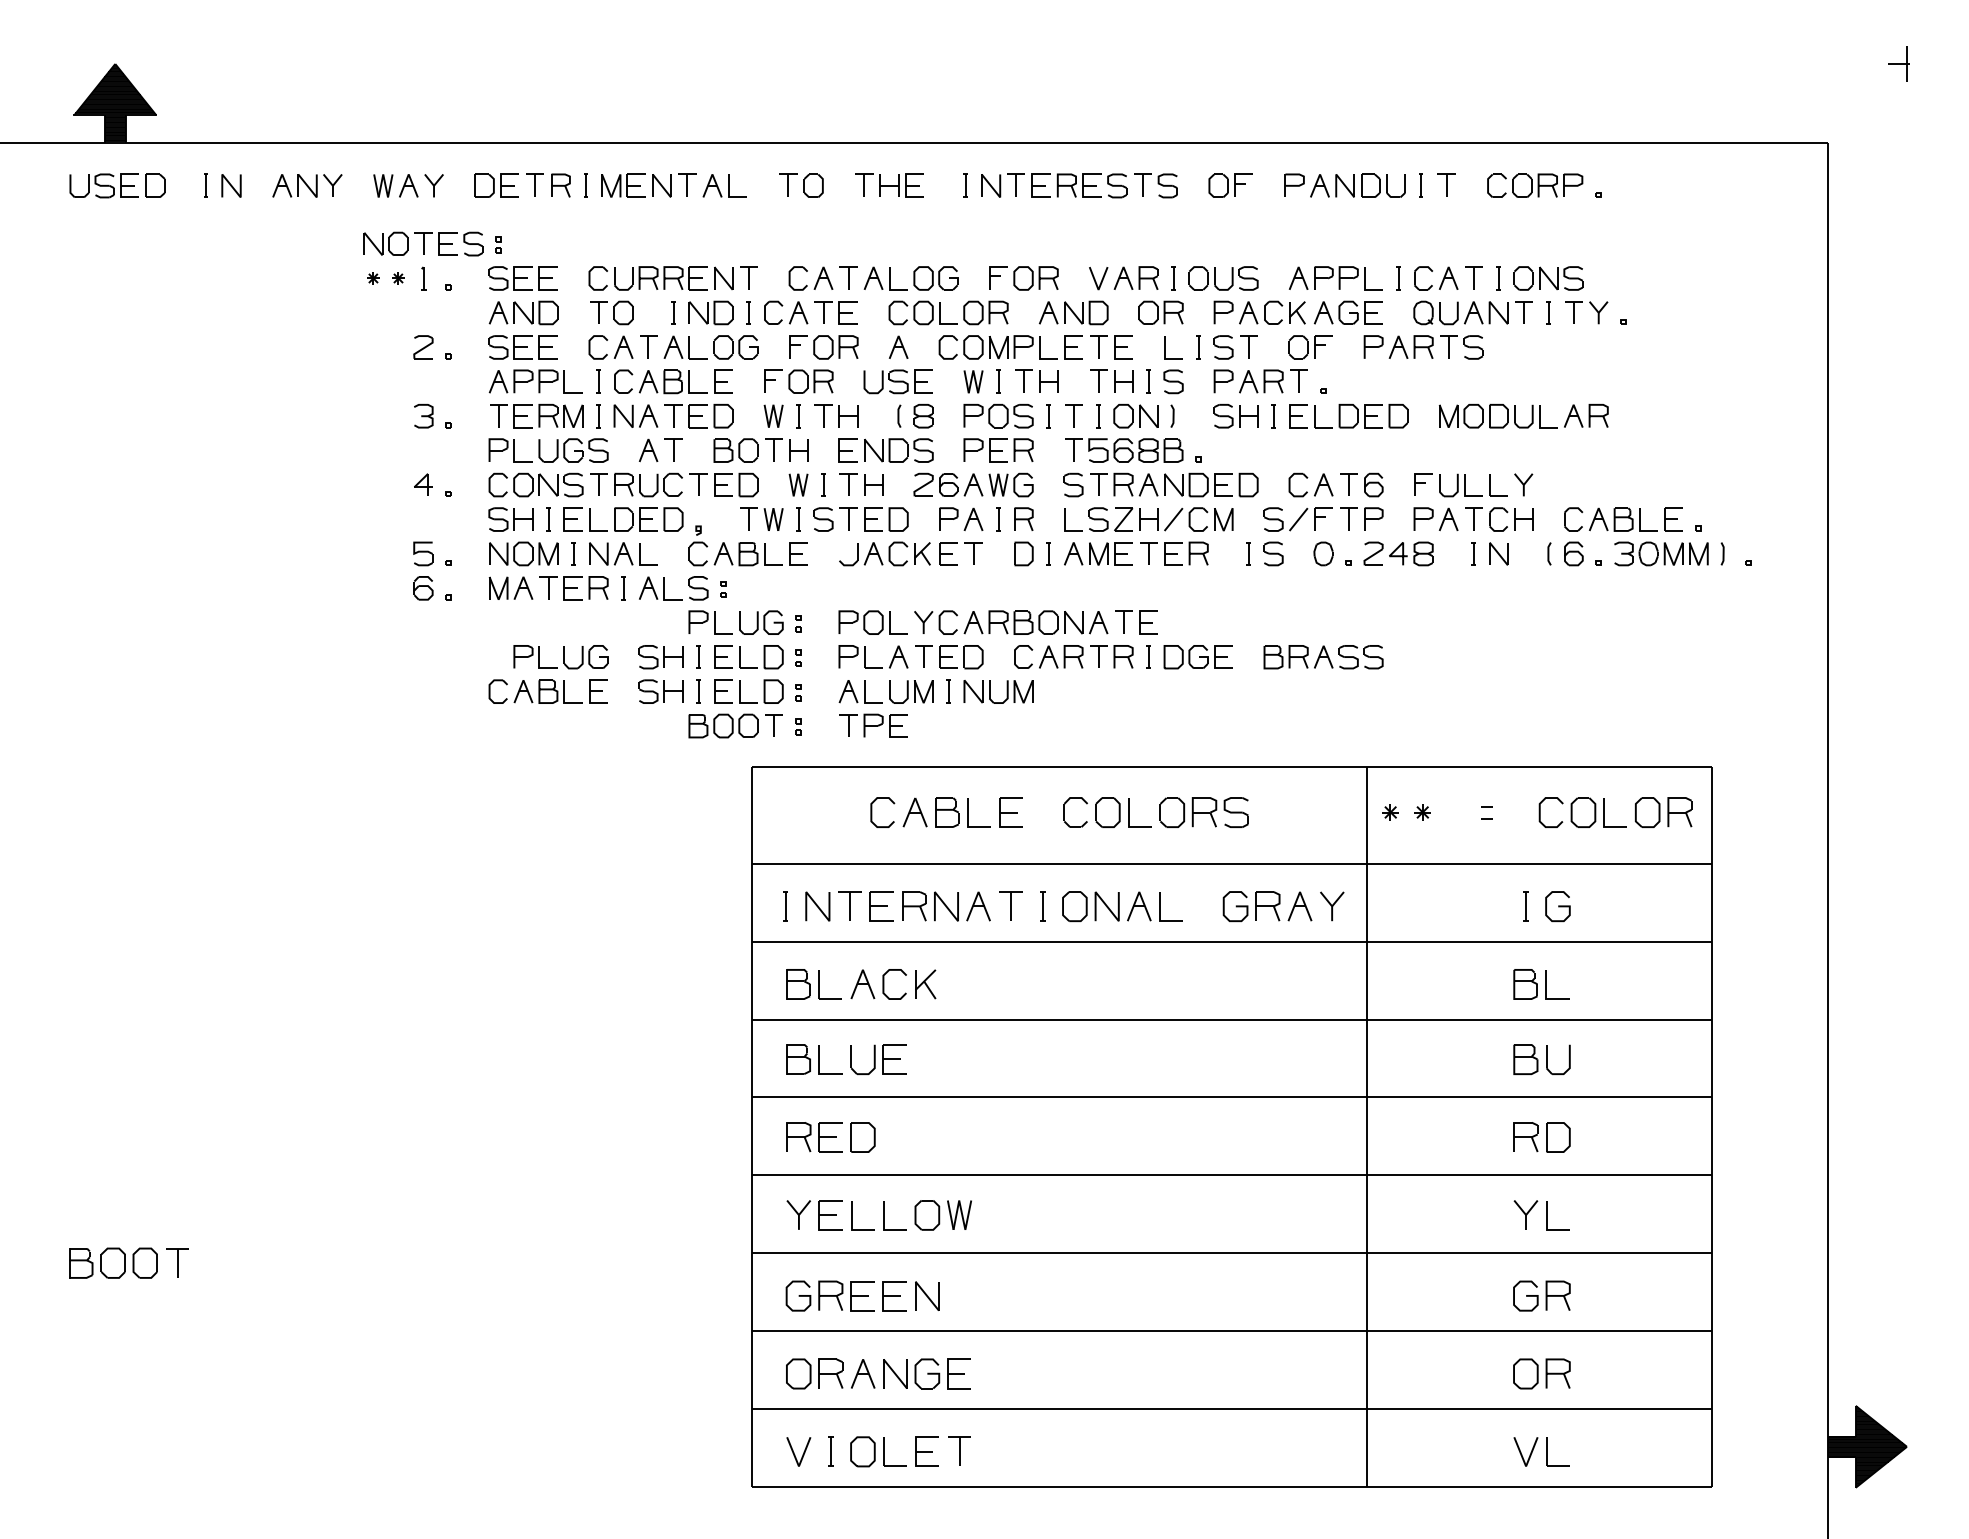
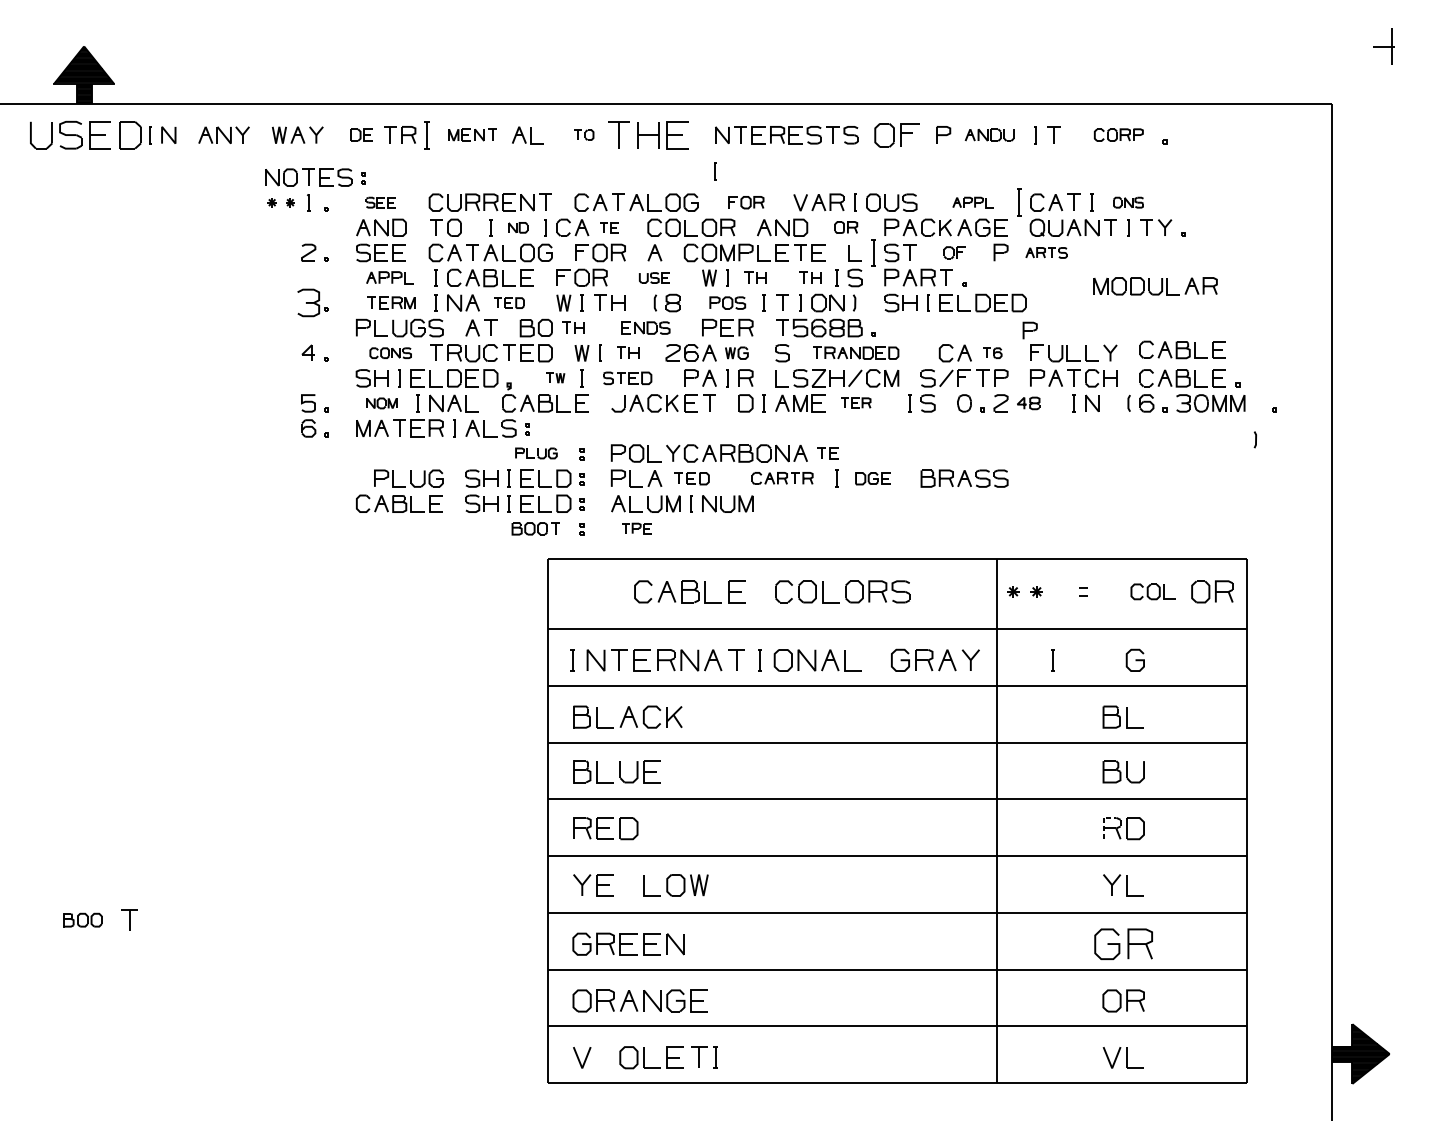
part: (1898, 63) -> (1383, 46), size x1.4
part: (117, 185) -> (85, 134), size x1.6
part: (496, 185) -> (361, 134), size x0.7
part: (585, 185) -> (426, 134), size x1.6
part: (648, 185) -> (472, 134), size x0.7
part: (801, 185) -> (584, 134), size x0.6
part: (889, 185) -> (648, 134), size x1.6
part: (965, 185) -> (715, 171), moved
part: (1230, 185) -> (896, 134), size x1.4
part: (1357, 185) -> (989, 134), size x0.7
part: (1535, 185) -> (1119, 134), size x0.7
part: (522, 278) -> (380, 202), size x0.6
part: (1023, 278) -> (745, 202), size x0.7
part: (1335, 278) -> (973, 202), size x0.6
part: (1398, 278) -> (1019, 202), size x1.6
part: (1548, 278) -> (1128, 202), size x0.6
part: (710, 312) -> (517, 227), size x0.6
part: (835, 312) -> (608, 227), size x0.6
part: (1160, 312) -> (845, 227), size x0.7
part: (1198, 347) -> (873, 252), size x1.6
part: (1310, 347) -> (955, 252), size x0.7
part: (1435, 347) -> (1046, 252), size x0.6
part: (1036, 380) -> (755, 277), size x0.7
part: (1111, 380) -> (810, 277), size x0.7
part: (535, 381) -> (390, 277), size x0.7
part: (897, 381) -> (654, 277), size x0.6
part: (423, 416) -> (308, 303), size x1.6
part: (536, 416) -> (391, 303), size x0.7
part: (698, 416) -> (509, 303), size x0.6
part: (998, 416) -> (727, 303), size x0.7
part: (1515, 416) -> (1149, 286), moved
part: (786, 449) -> (573, 327), size x0.7
part: (885, 450) -> (645, 328), size x0.7
part: (1413, 453) -> (1030, 330), added
part: (1623, 480) -> (1183, 349), added
part: (535, 484) -> (390, 352), size x0.6
part: (861, 484) -> (627, 352), size x0.7
part: (1010, 484) -> (736, 352), size x0.7
part: (1174, 484) -> (855, 352), size x0.7
part: (1361, 484) -> (992, 352), size x0.6
part: (761, 518) -> (554, 377), size x0.6
part: (860, 519) -> (627, 378), size x0.7
part: (523, 553) -> (381, 403), size x0.6
part: (1174, 553) -> (855, 403), size x0.6
part: (1411, 553) -> (1028, 403), size x0.7
line: (1722, 553) -> (1255, 439), moved
part: (735, 622) -> (536, 453), size x0.6
part: (1136, 622) -> (828, 453), size x0.7
part: (1073, 656) -> (782, 478), size x0.7
part: (949, 657) -> (691, 478), size x0.7
part: (1197, 657) -> (872, 478), size x0.7
part: (735, 725) -> (536, 528), size x0.7
part: (873, 725) -> (636, 528), size x0.6
part: (1582, 812) -> (1153, 591), size x0.7
part: (1525, 906) -> (1052, 660), moved
line: (1514, 1127) -> (1103, 821), solid -> dashed
line: (852, 1215) -> (621, 885), removed
part: (113, 1262) -> (82, 919), size x0.6
part: (1541, 1295) -> (1123, 943), size x1.4
part: (830, 1451) -> (715, 1057), moved

